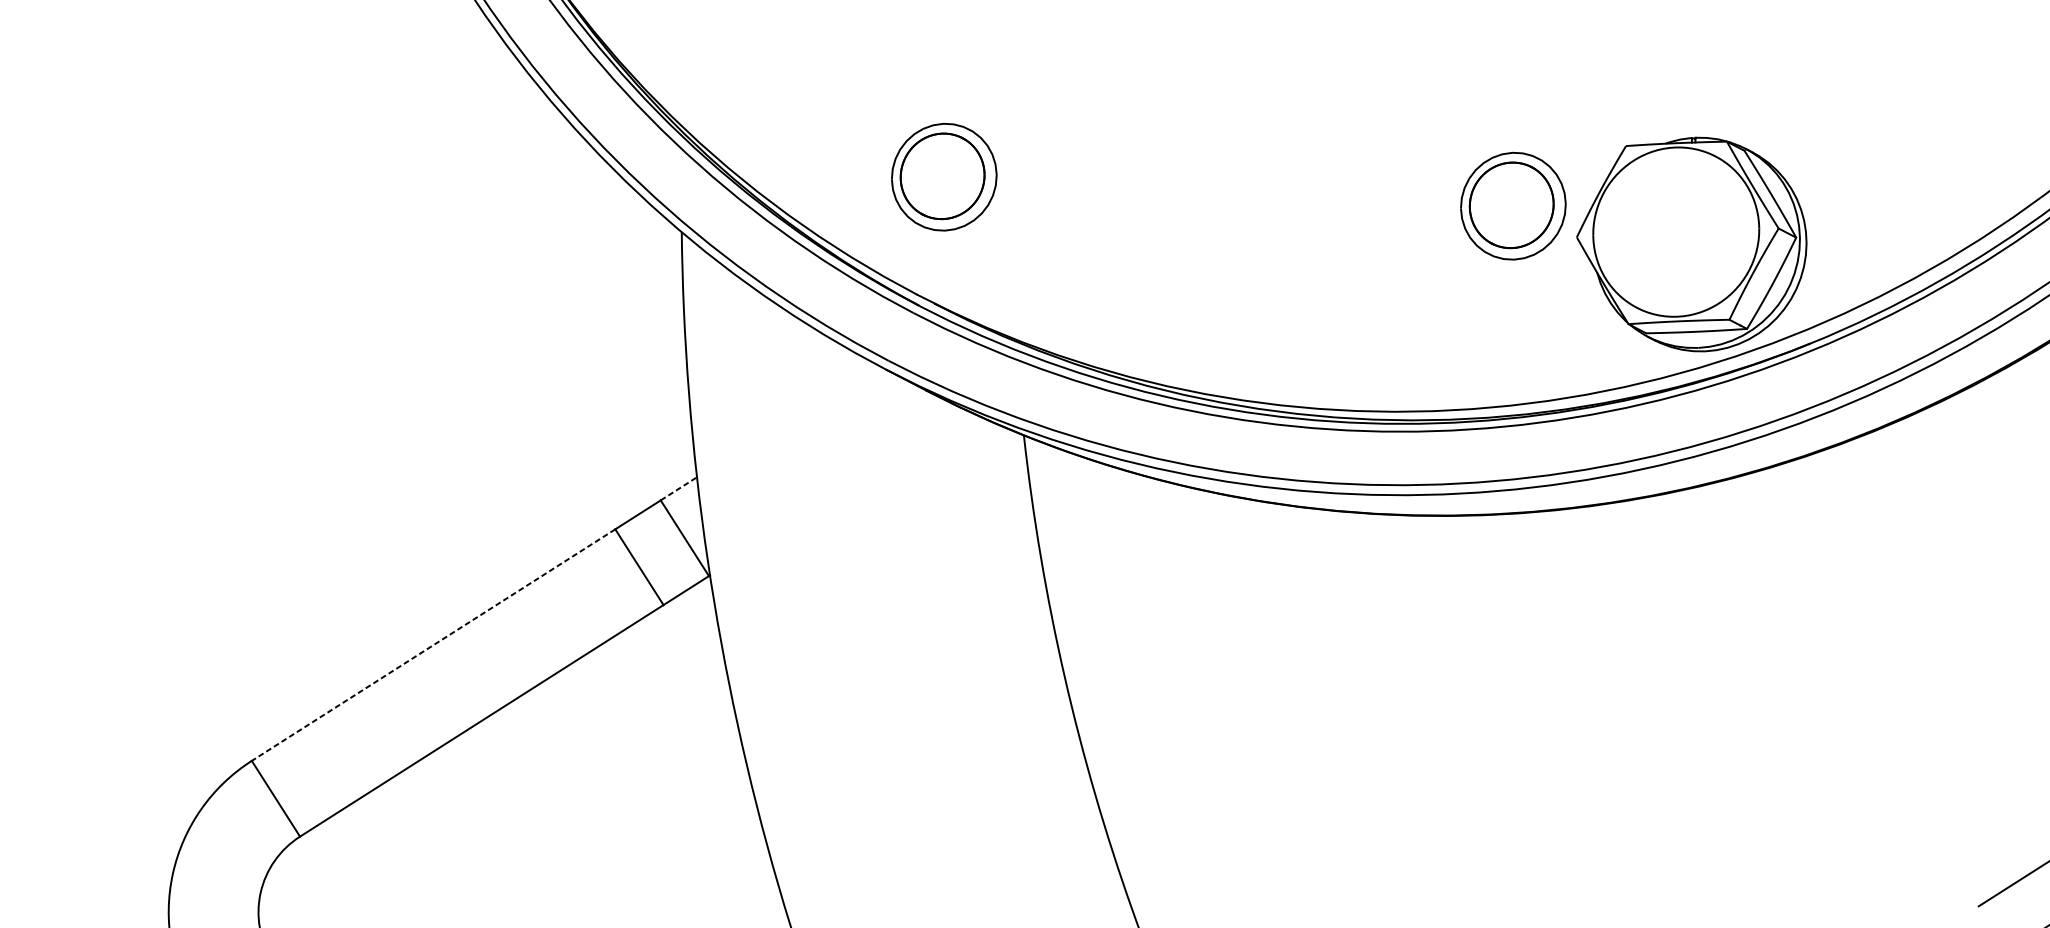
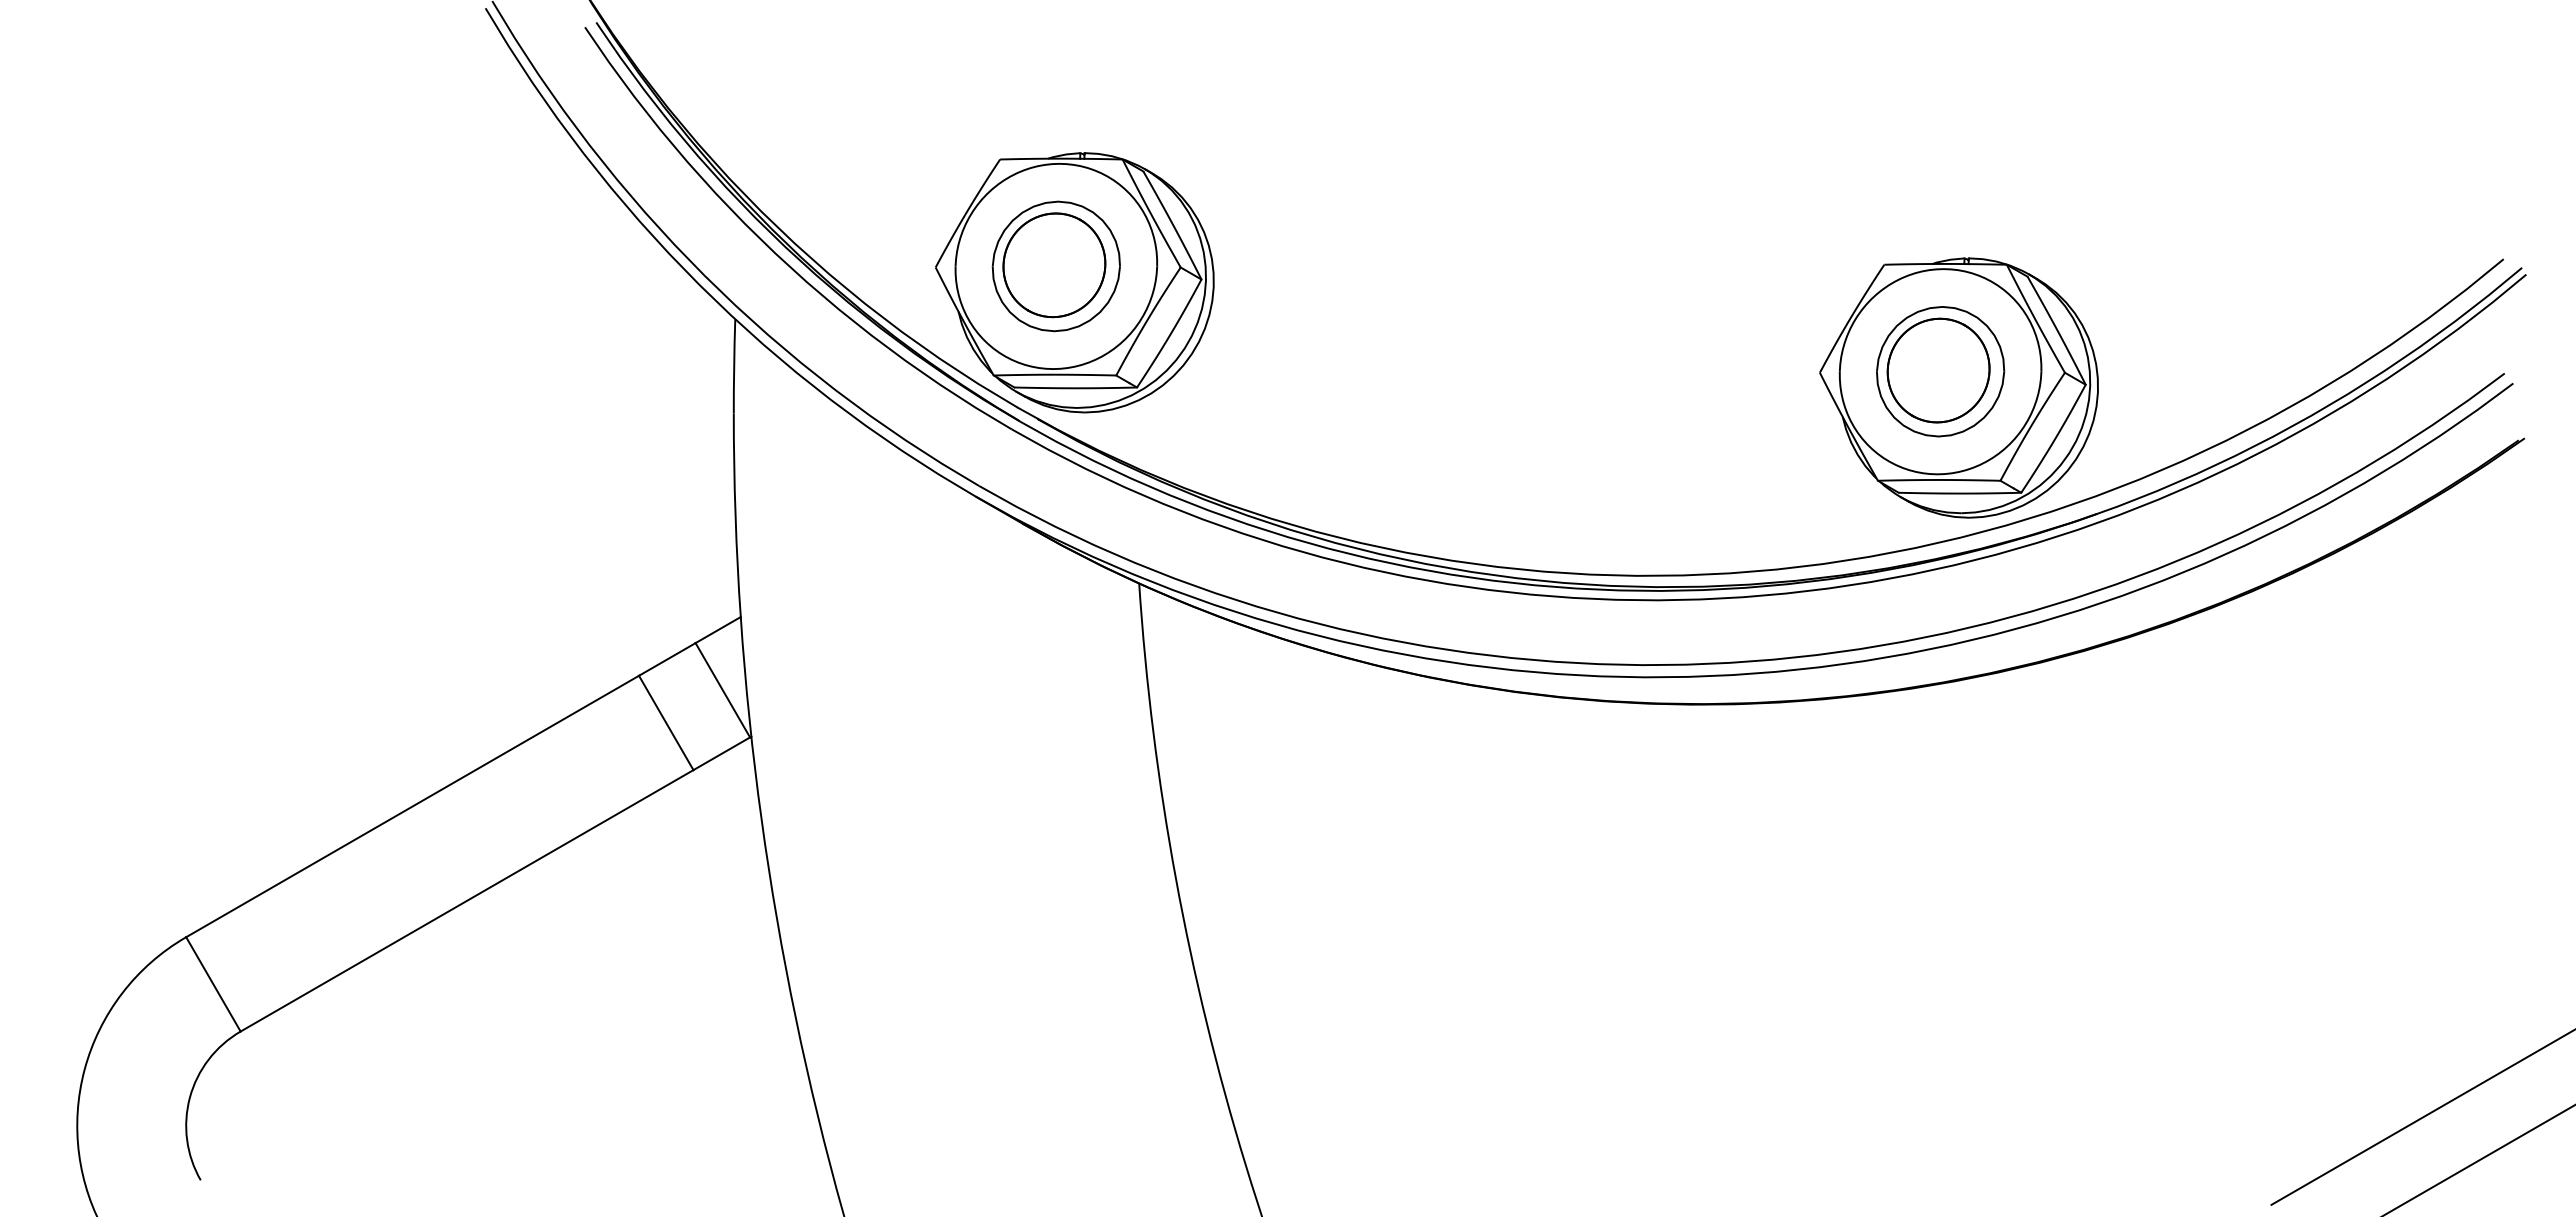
part: (959, 189) -> (1074, 282), added
part: (1513, 206) -> (1940, 371), moved
line: (679, 488) -> (718, 629), dashed -> solid
line: (433, 645) -> (412, 806), dashed -> solid

